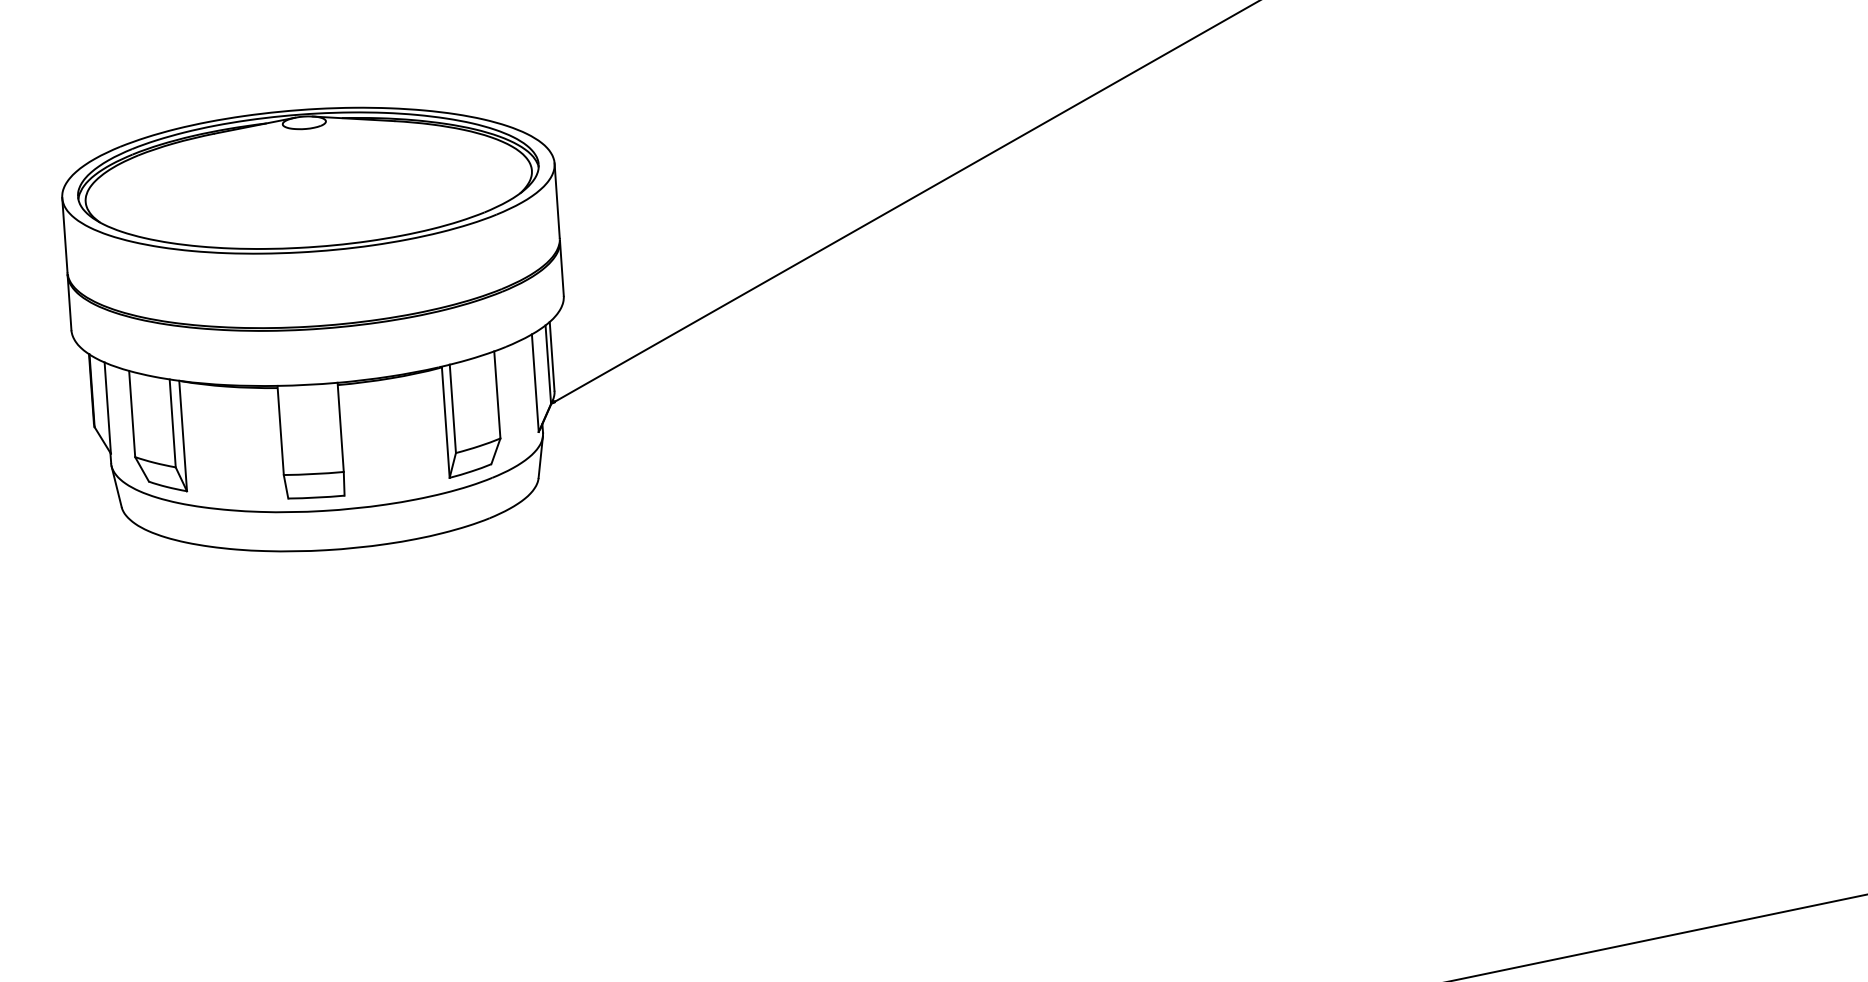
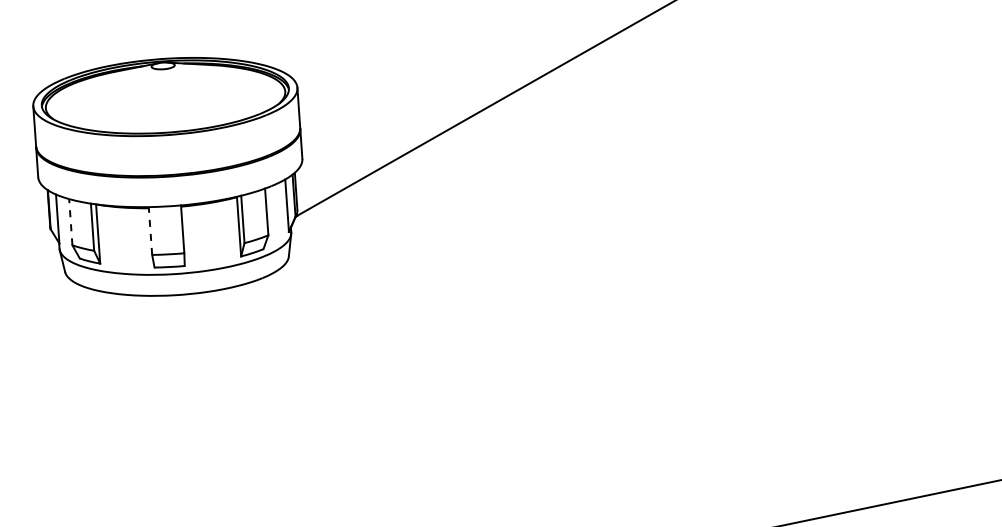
line: (131, 412) -> (70, 221), solid -> dashed
line: (280, 431) -> (150, 231), solid -> dashed

